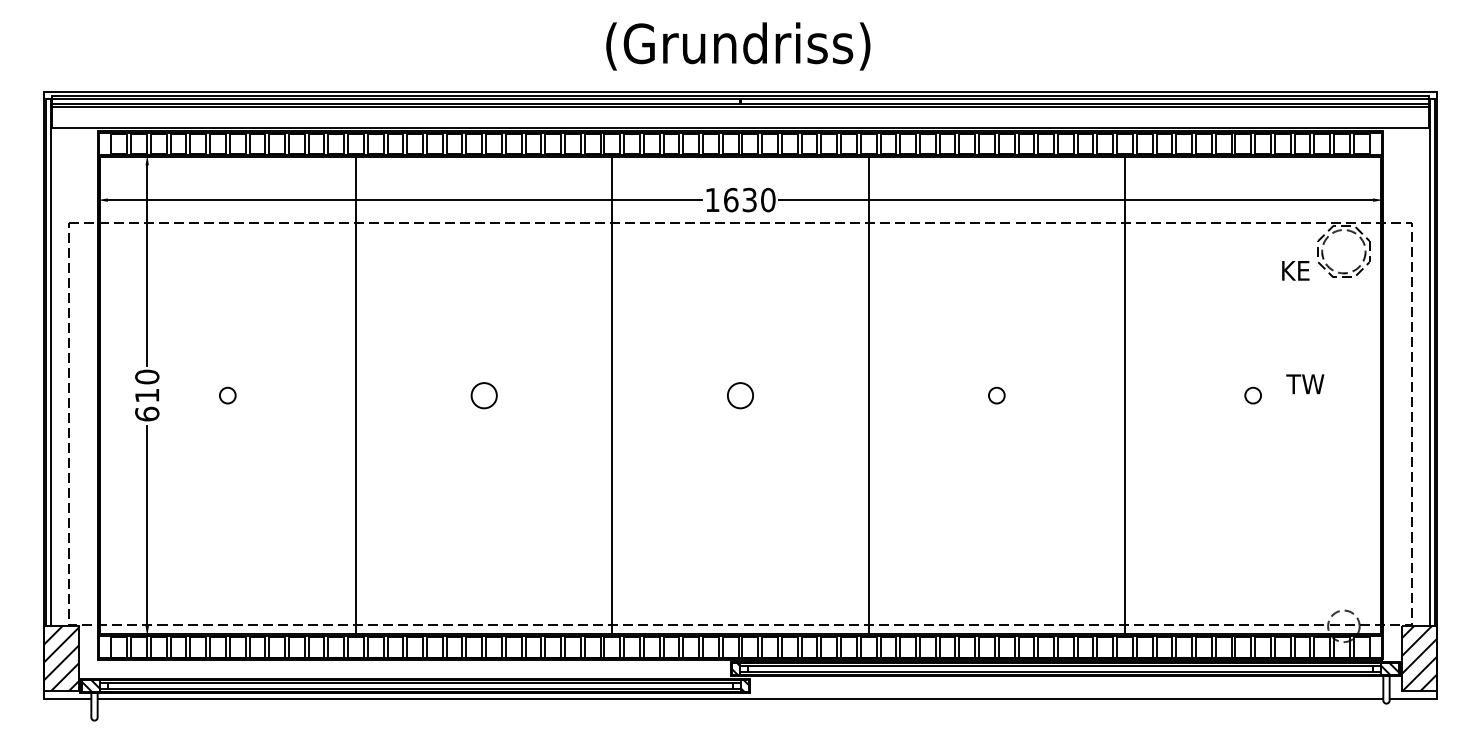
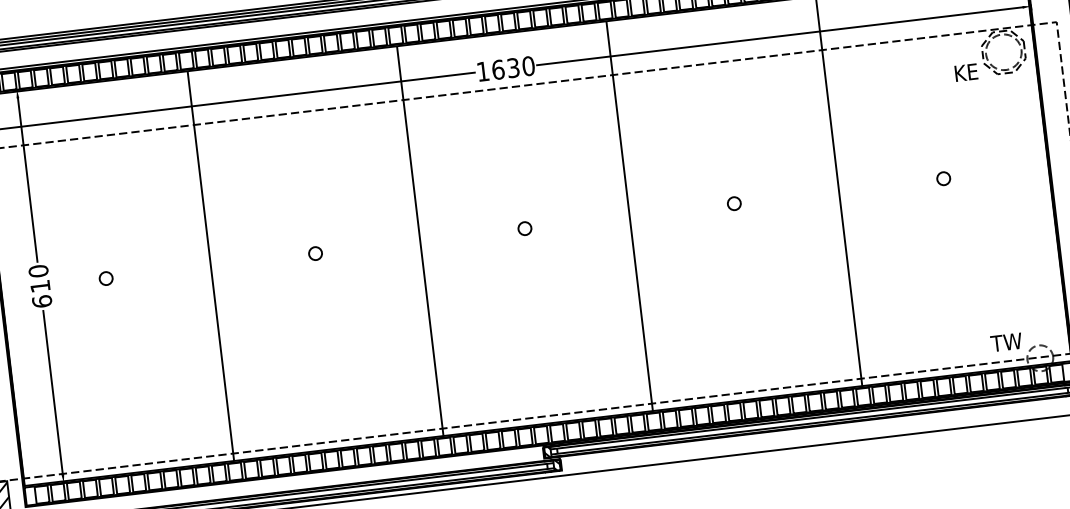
text: (1305, 384) -> (1006, 342), moved
circle: (483, 395) -> (315, 253), size x0.62
circle: (740, 395) -> (524, 228), size x0.62

